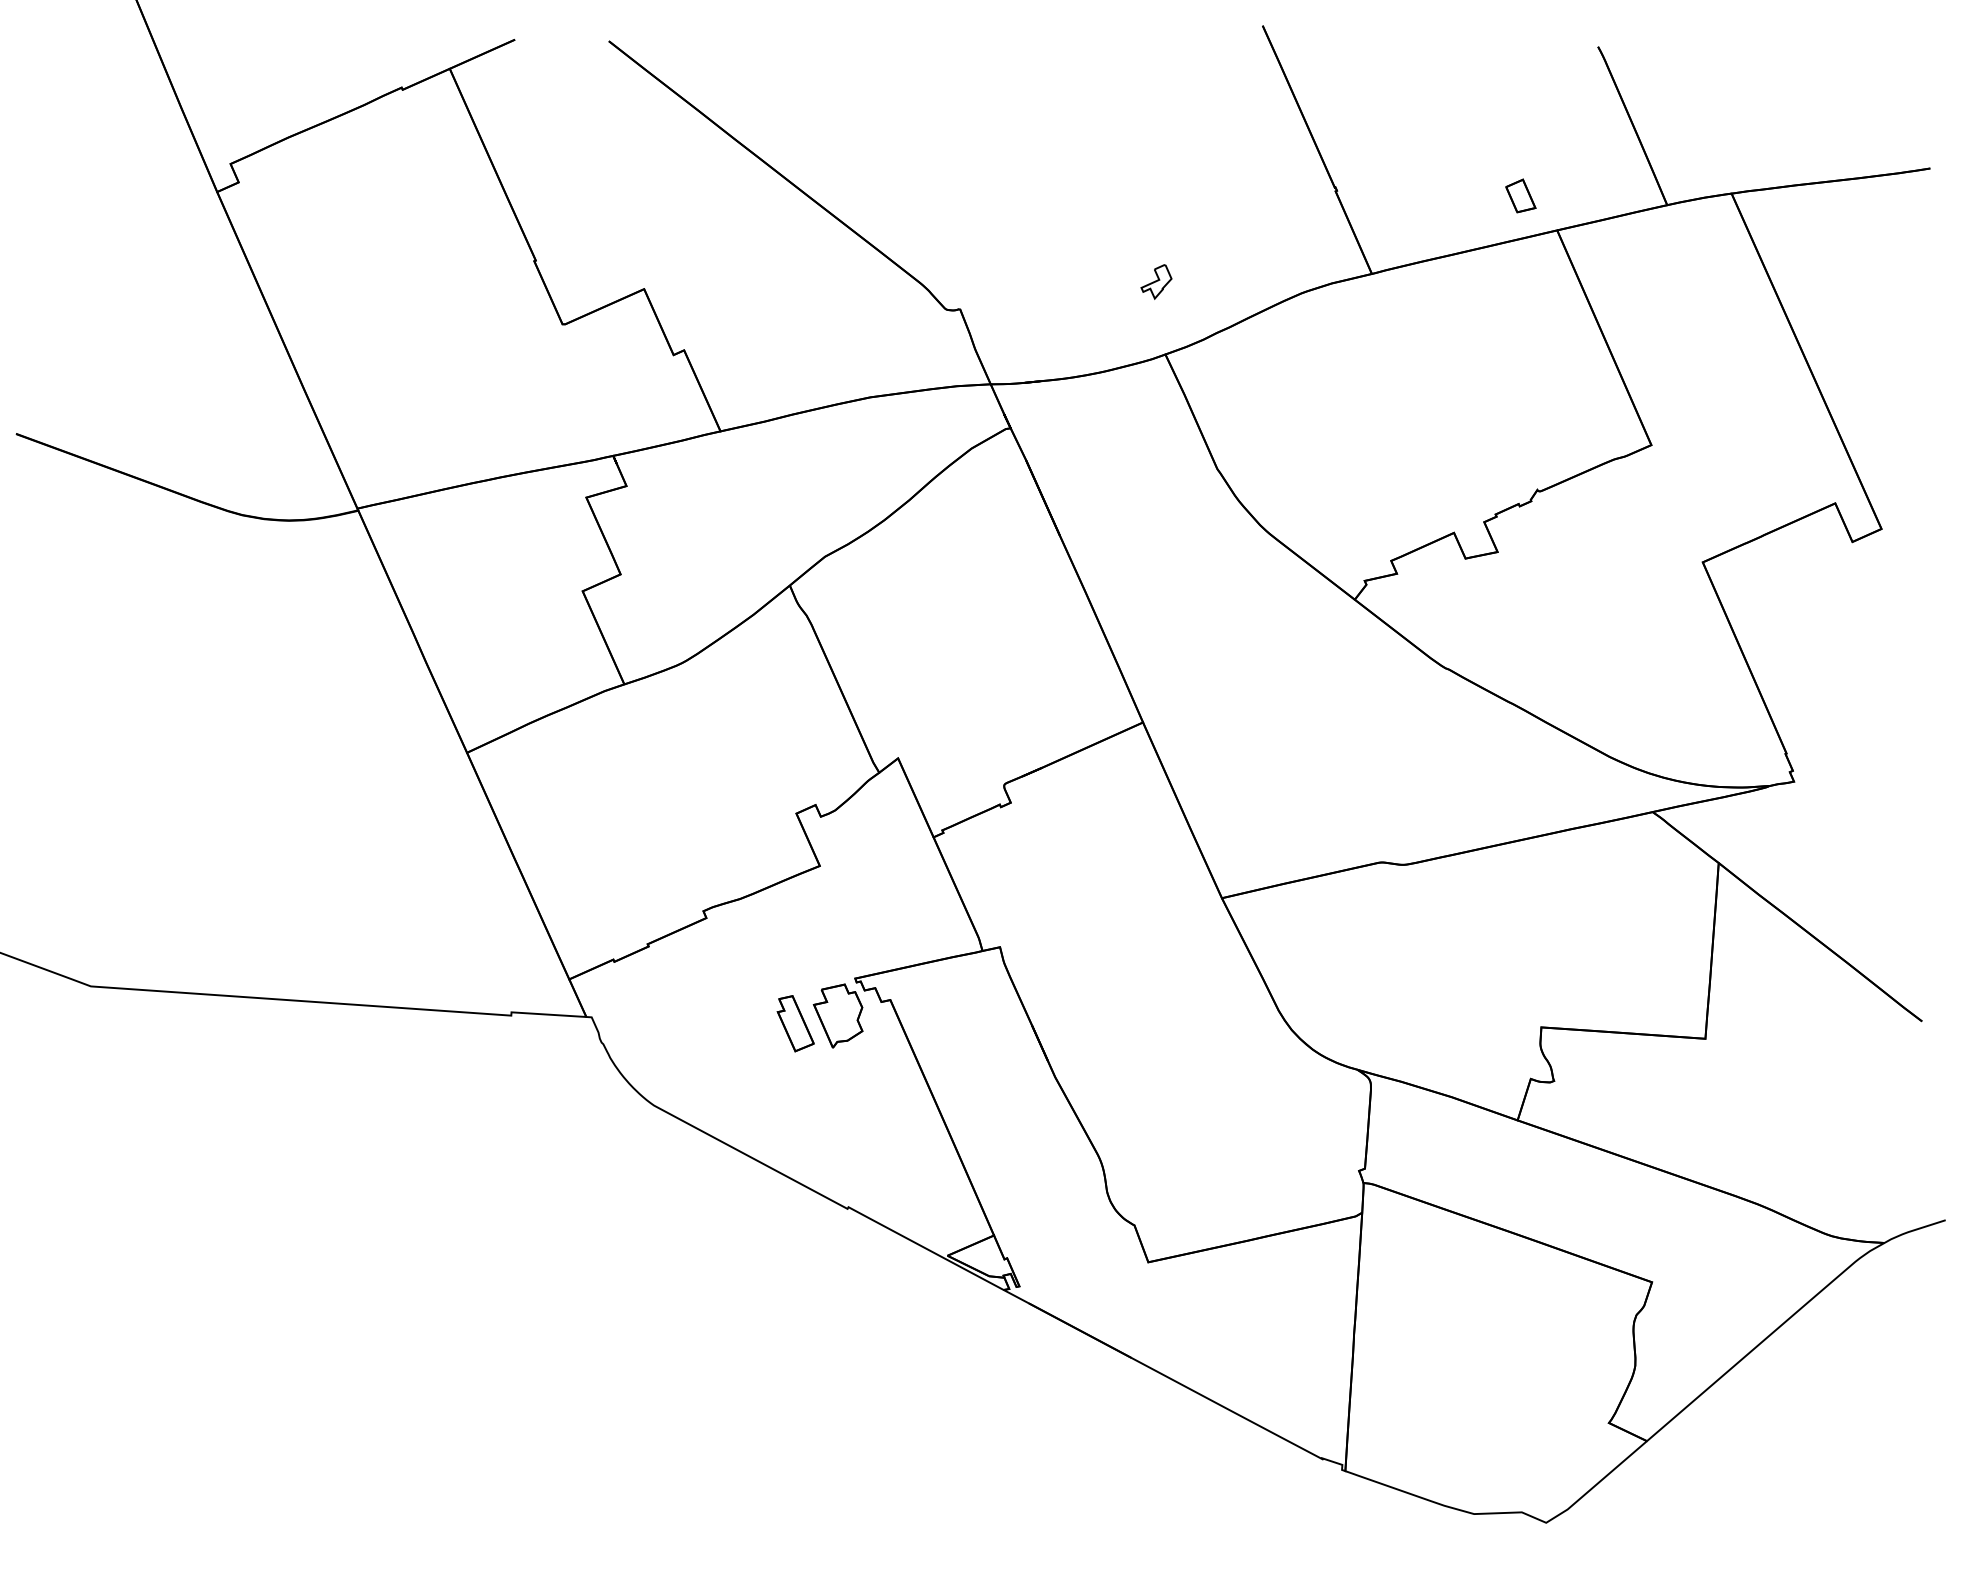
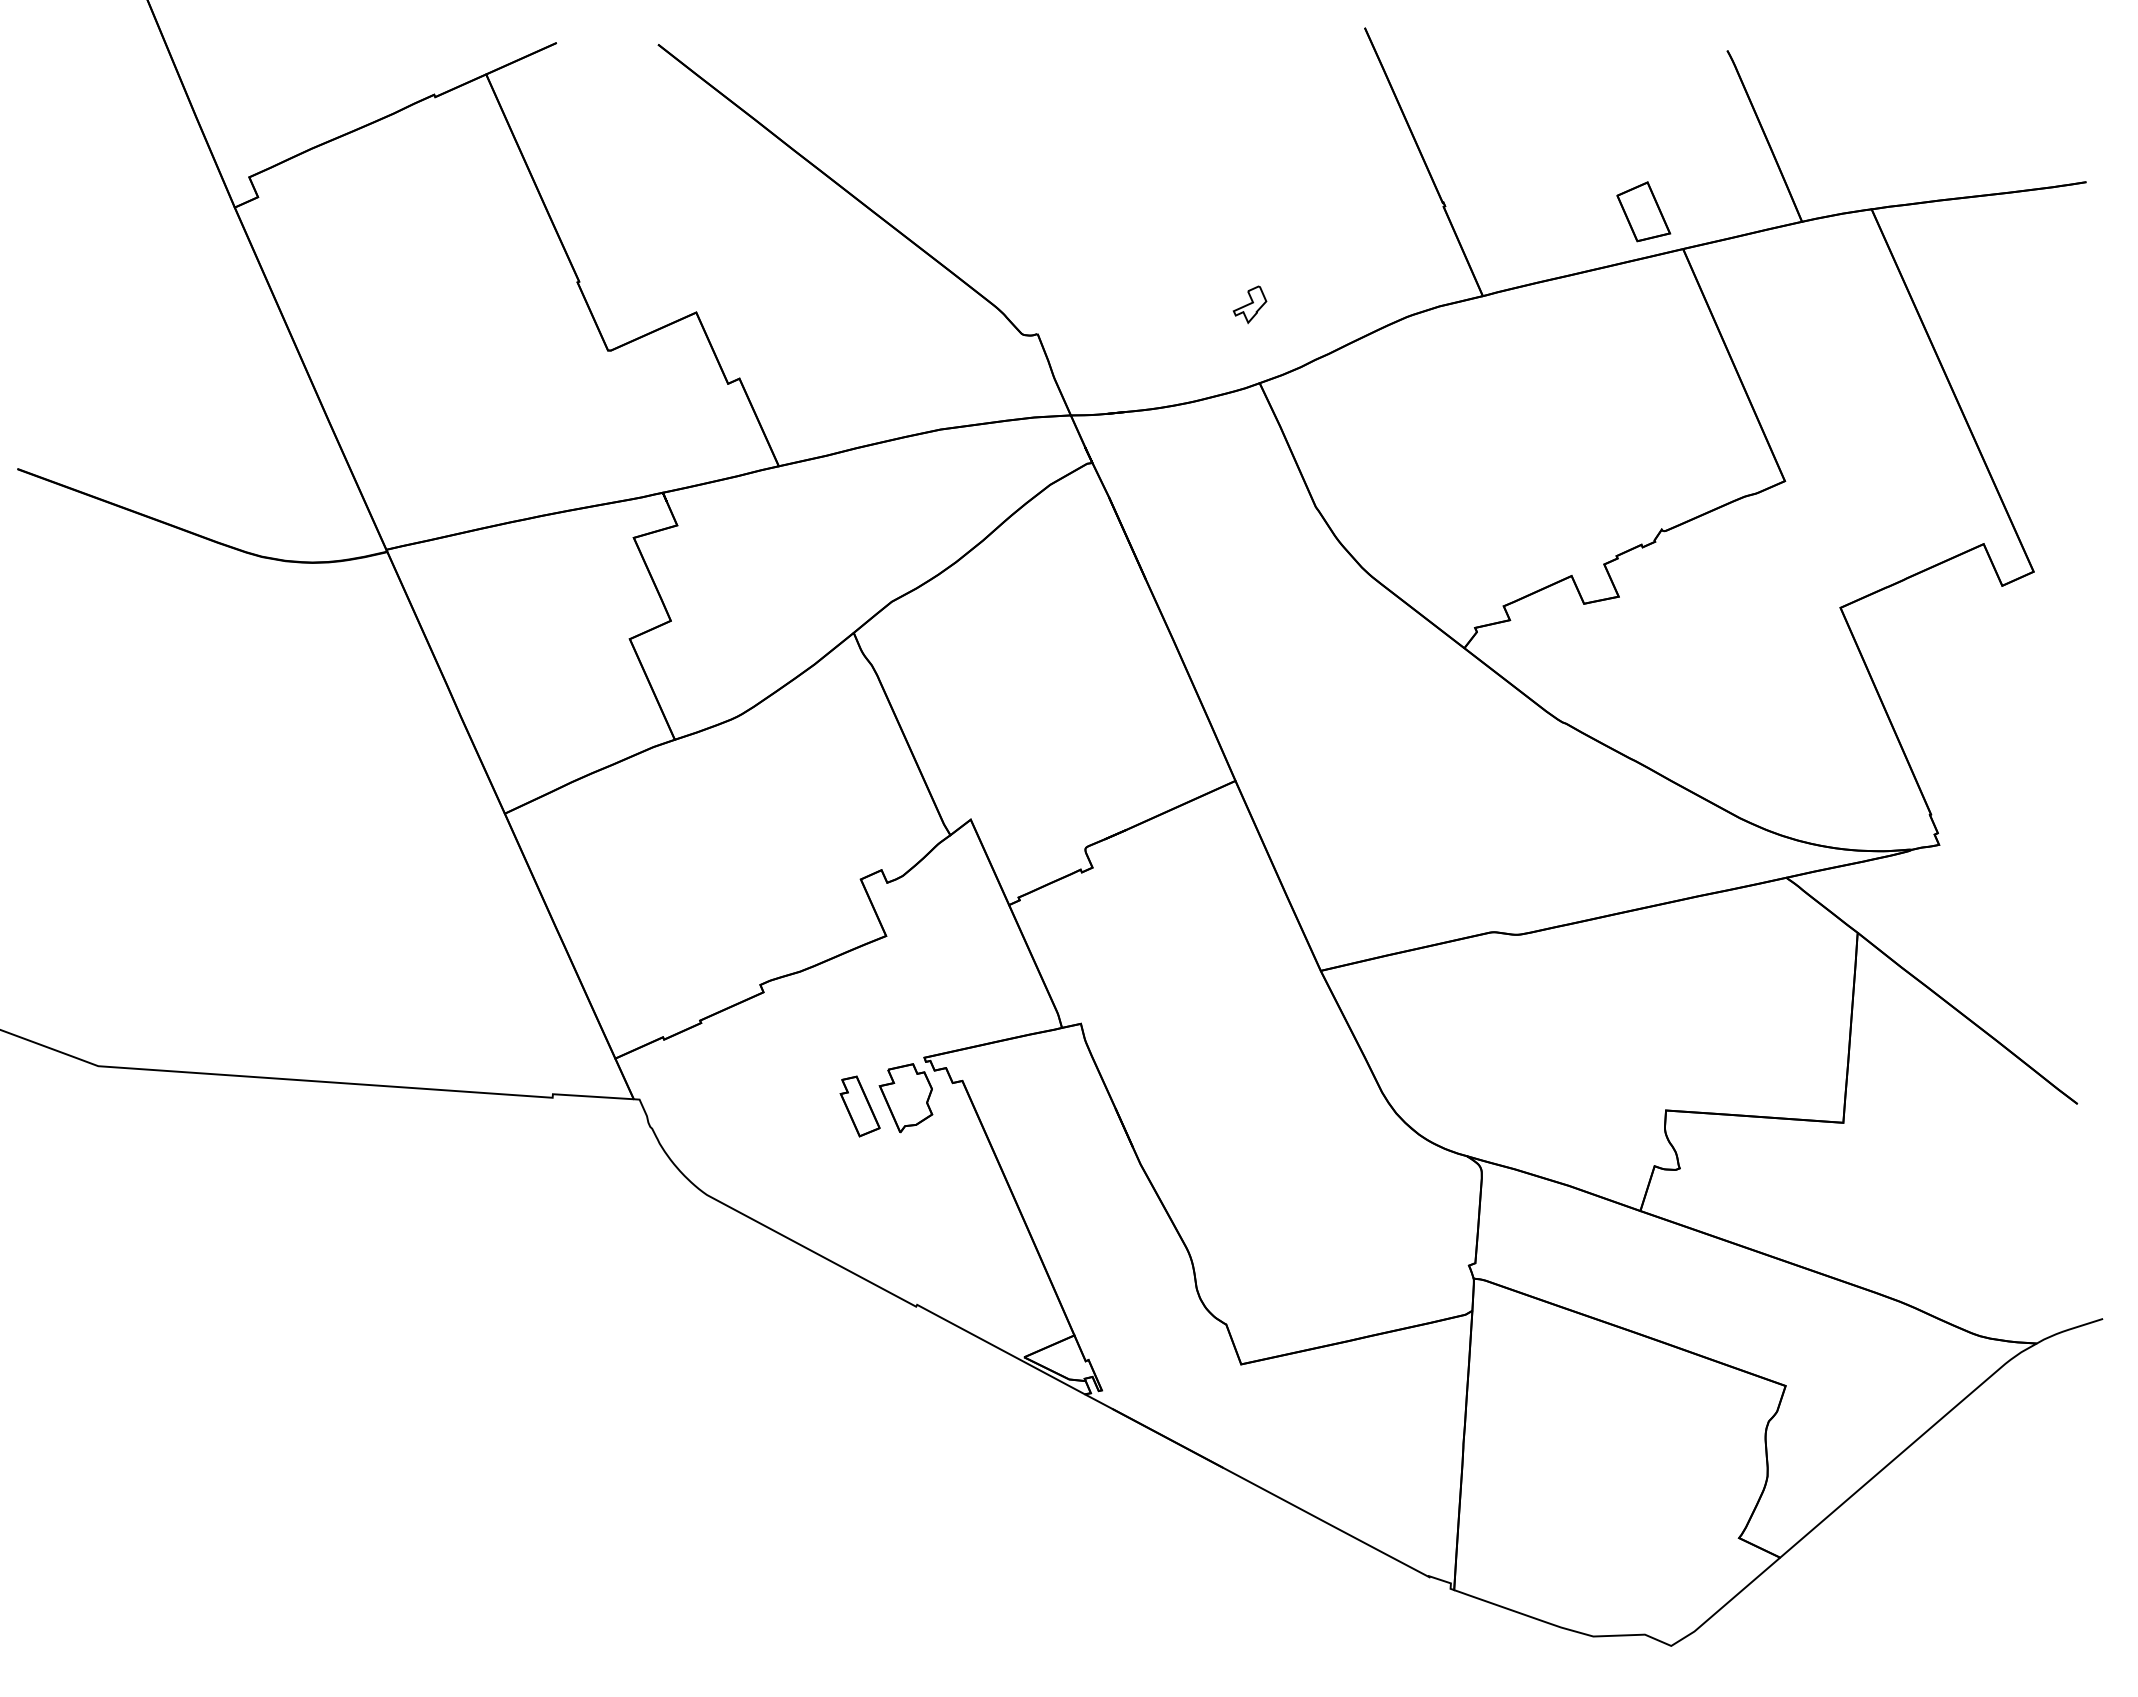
part: (1520, 195) -> (1643, 211), size x1.67

